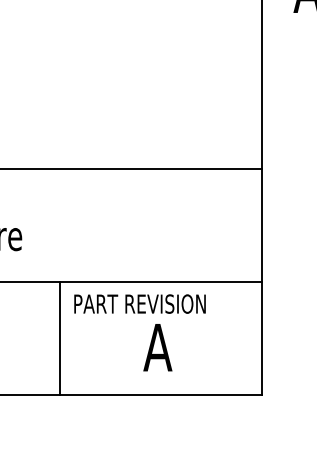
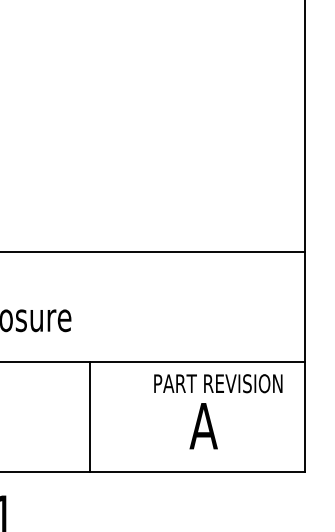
text: (140, 303) -> (218, 383), moved
line: (60, 338) -> (90, 417), moved

